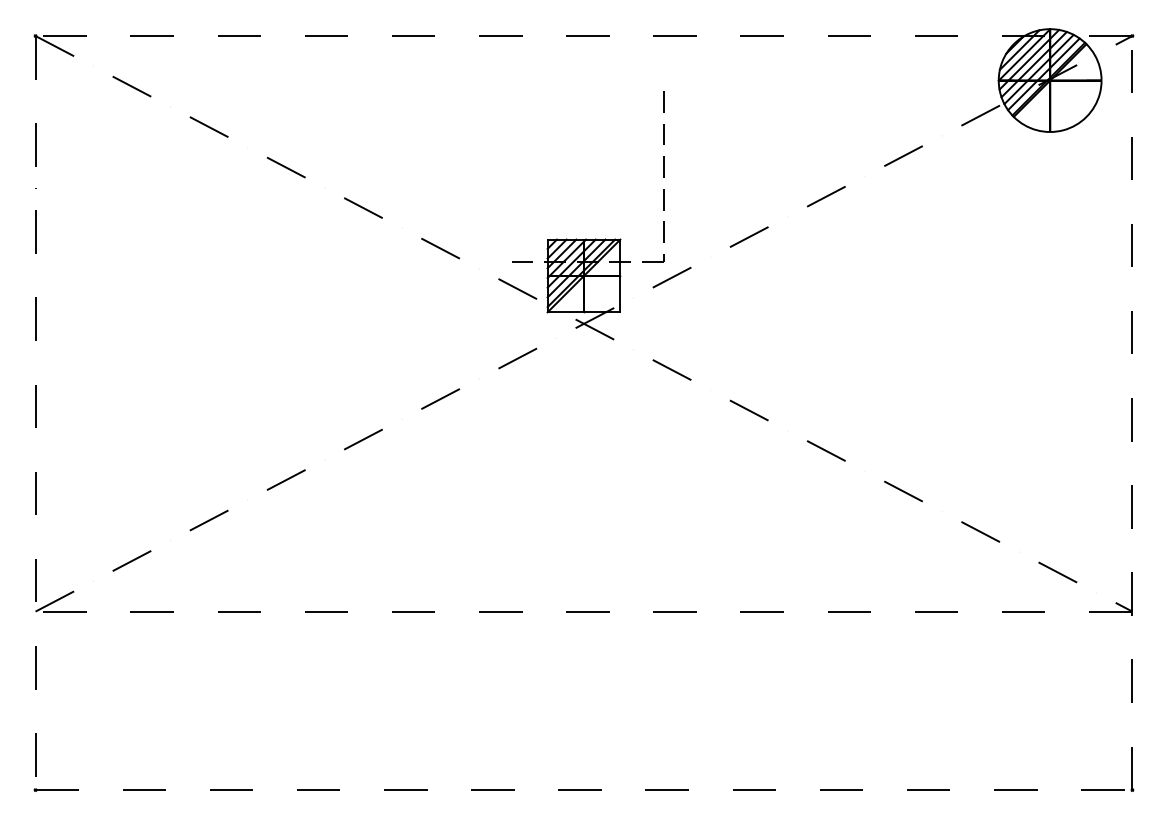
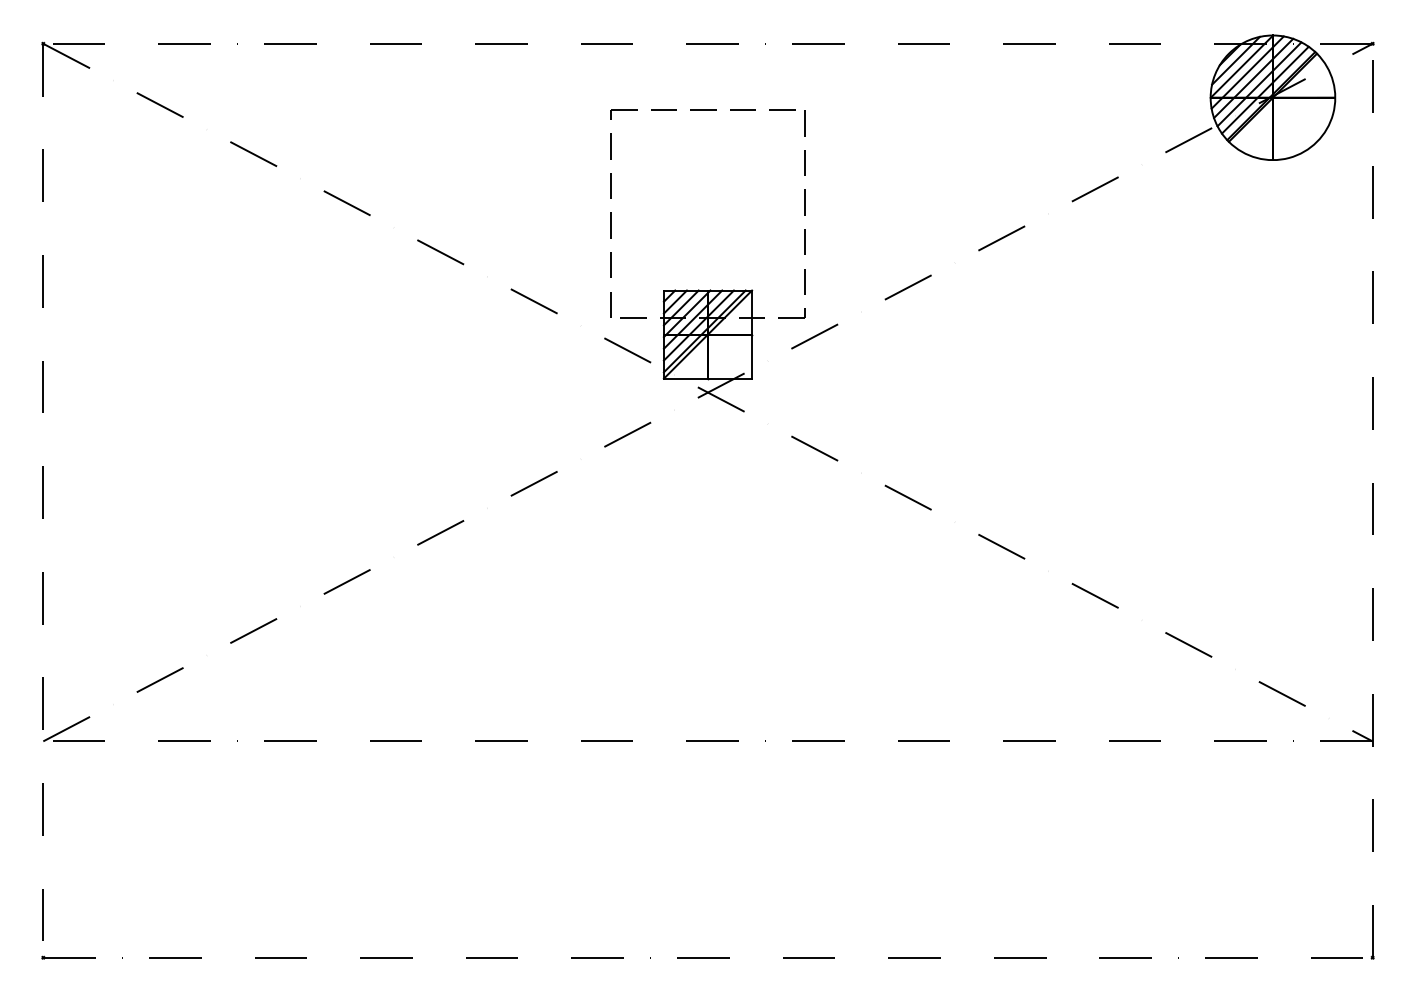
part: (504, 176) -> (611, 213), added

